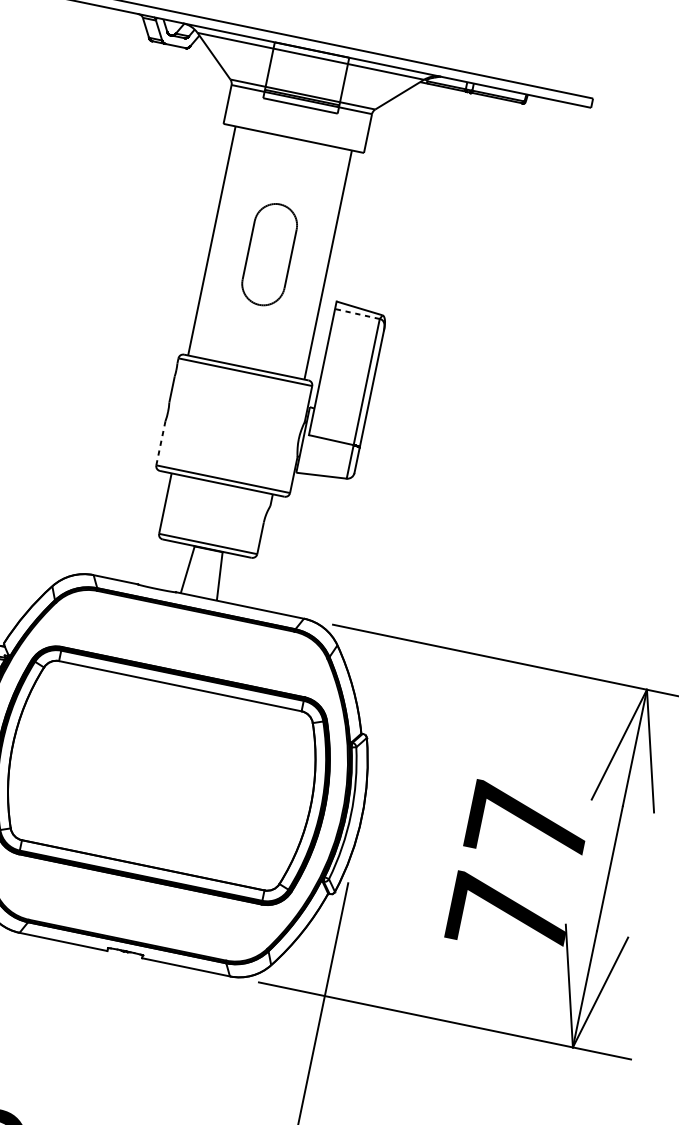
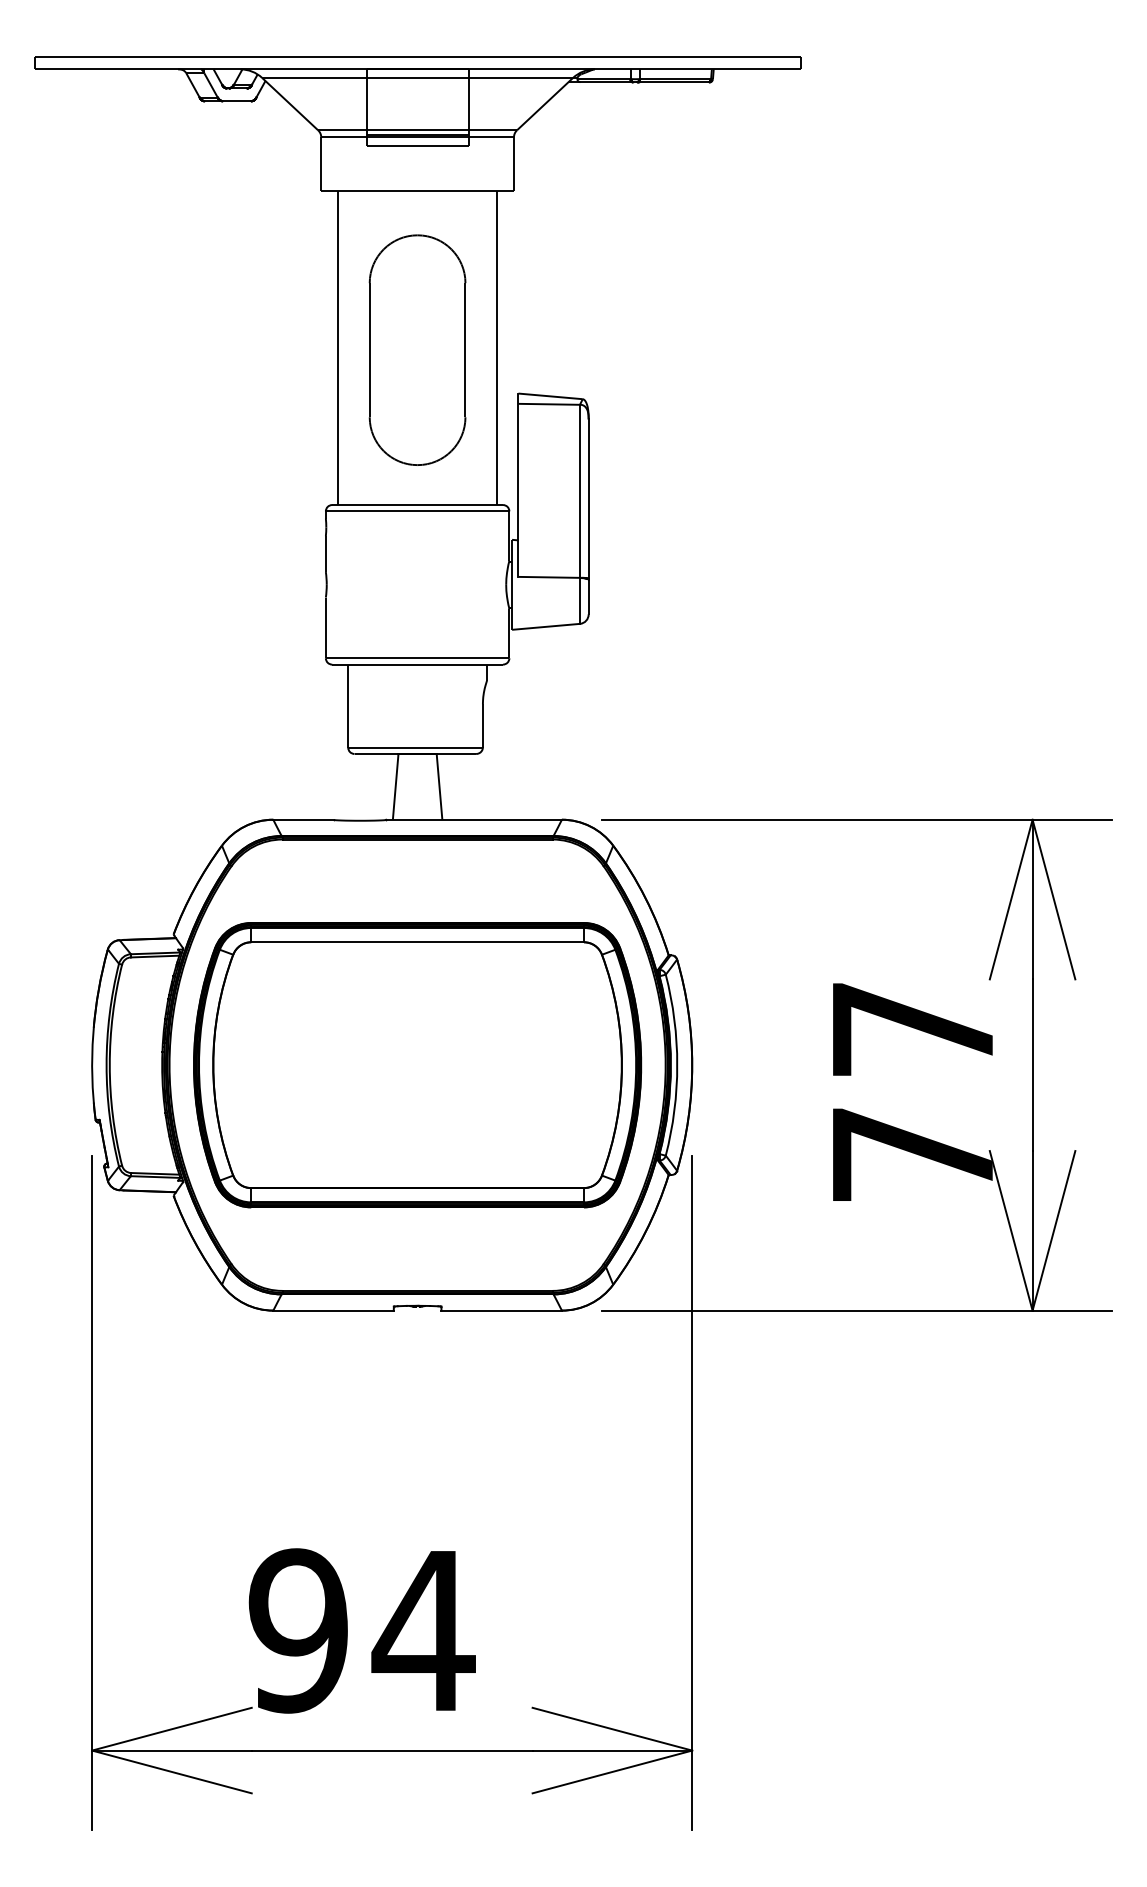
part: (269, 254) -> (417, 349), size x1.67
line: (357, 314) -> (549, 404), dashed -> solid
line: (160, 442) -> (325, 627), dashed -> solid

